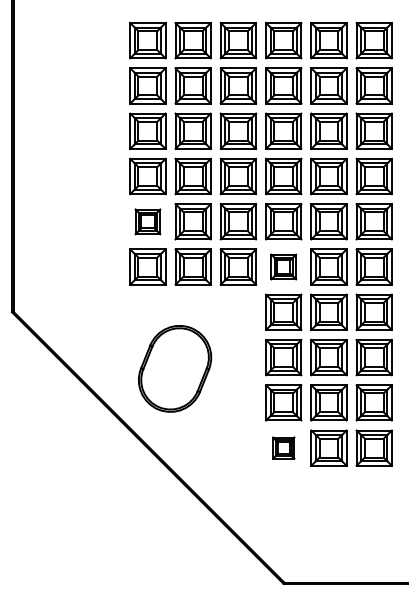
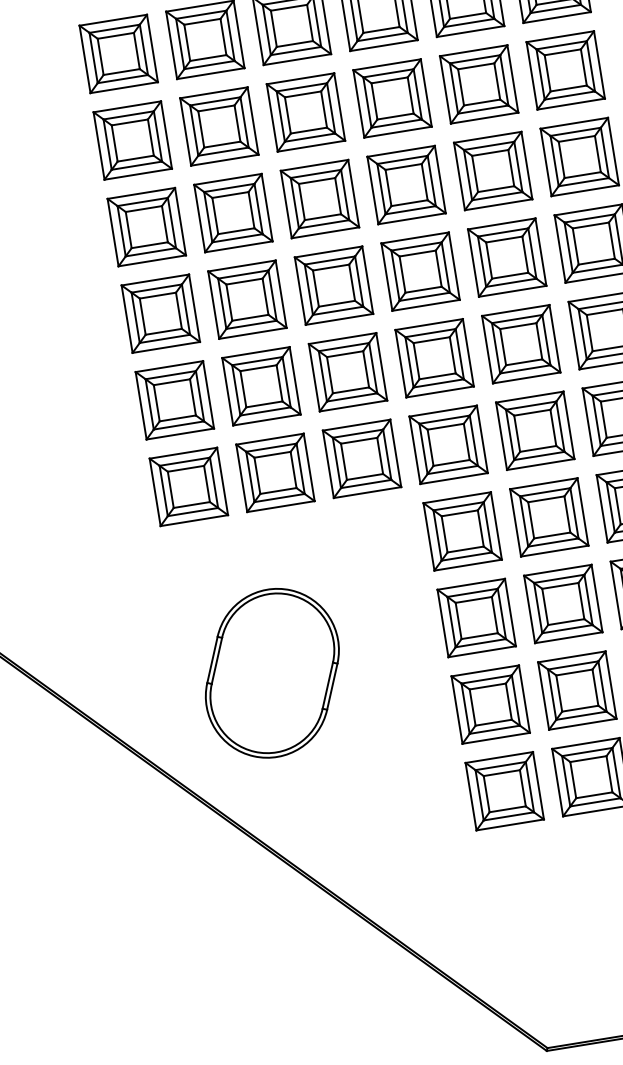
part: (147, 221) -> (173, 399), size x1.43
part: (283, 266) -> (448, 443), size x1.43
part: (283, 447) -> (504, 790), size x1.67

